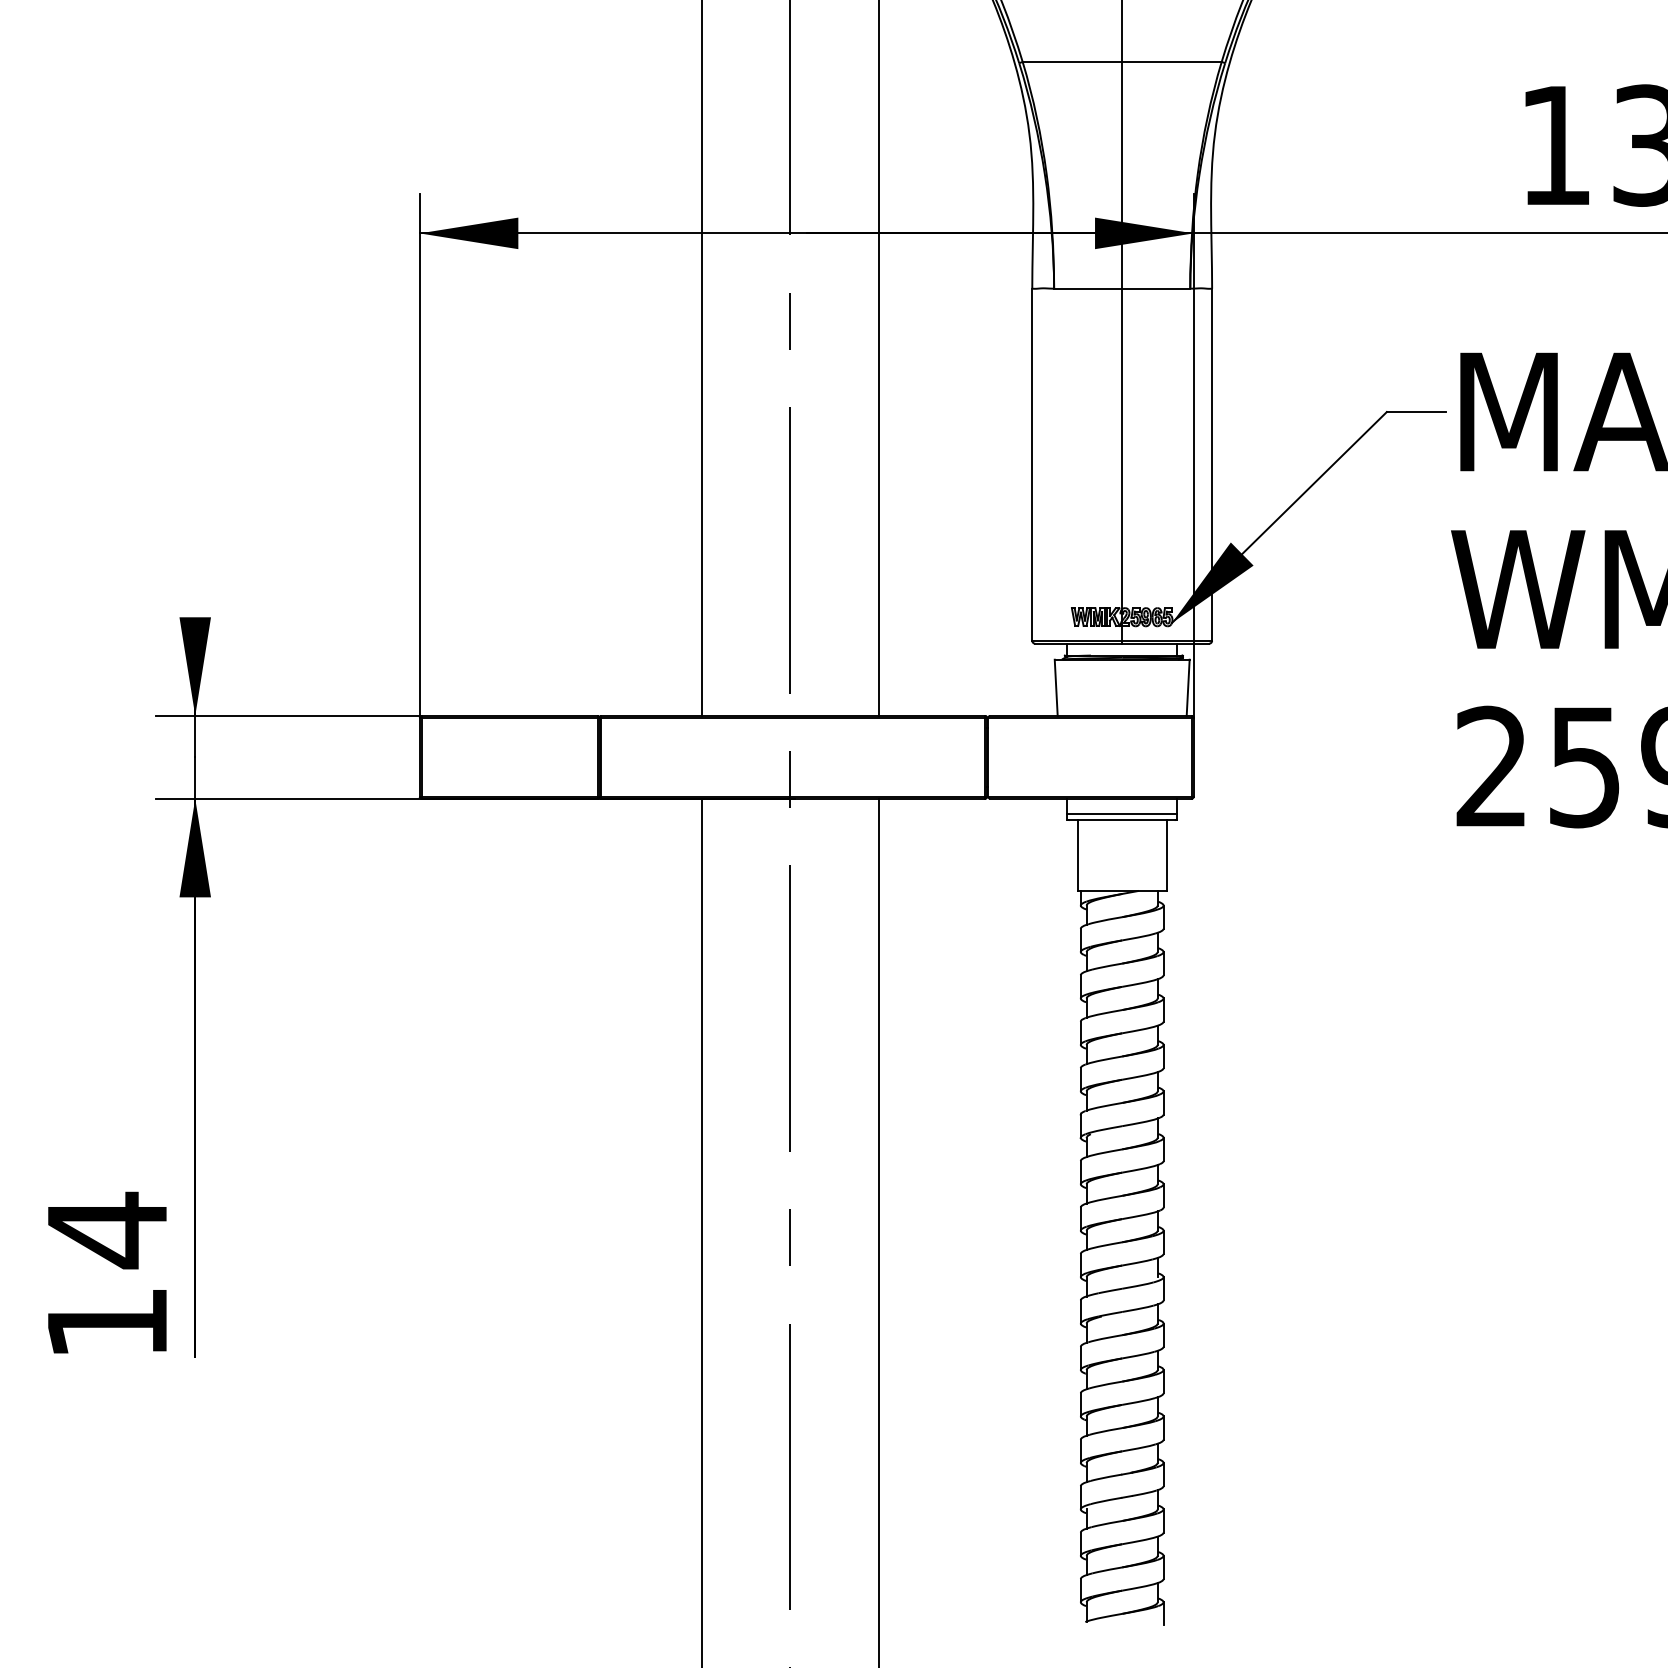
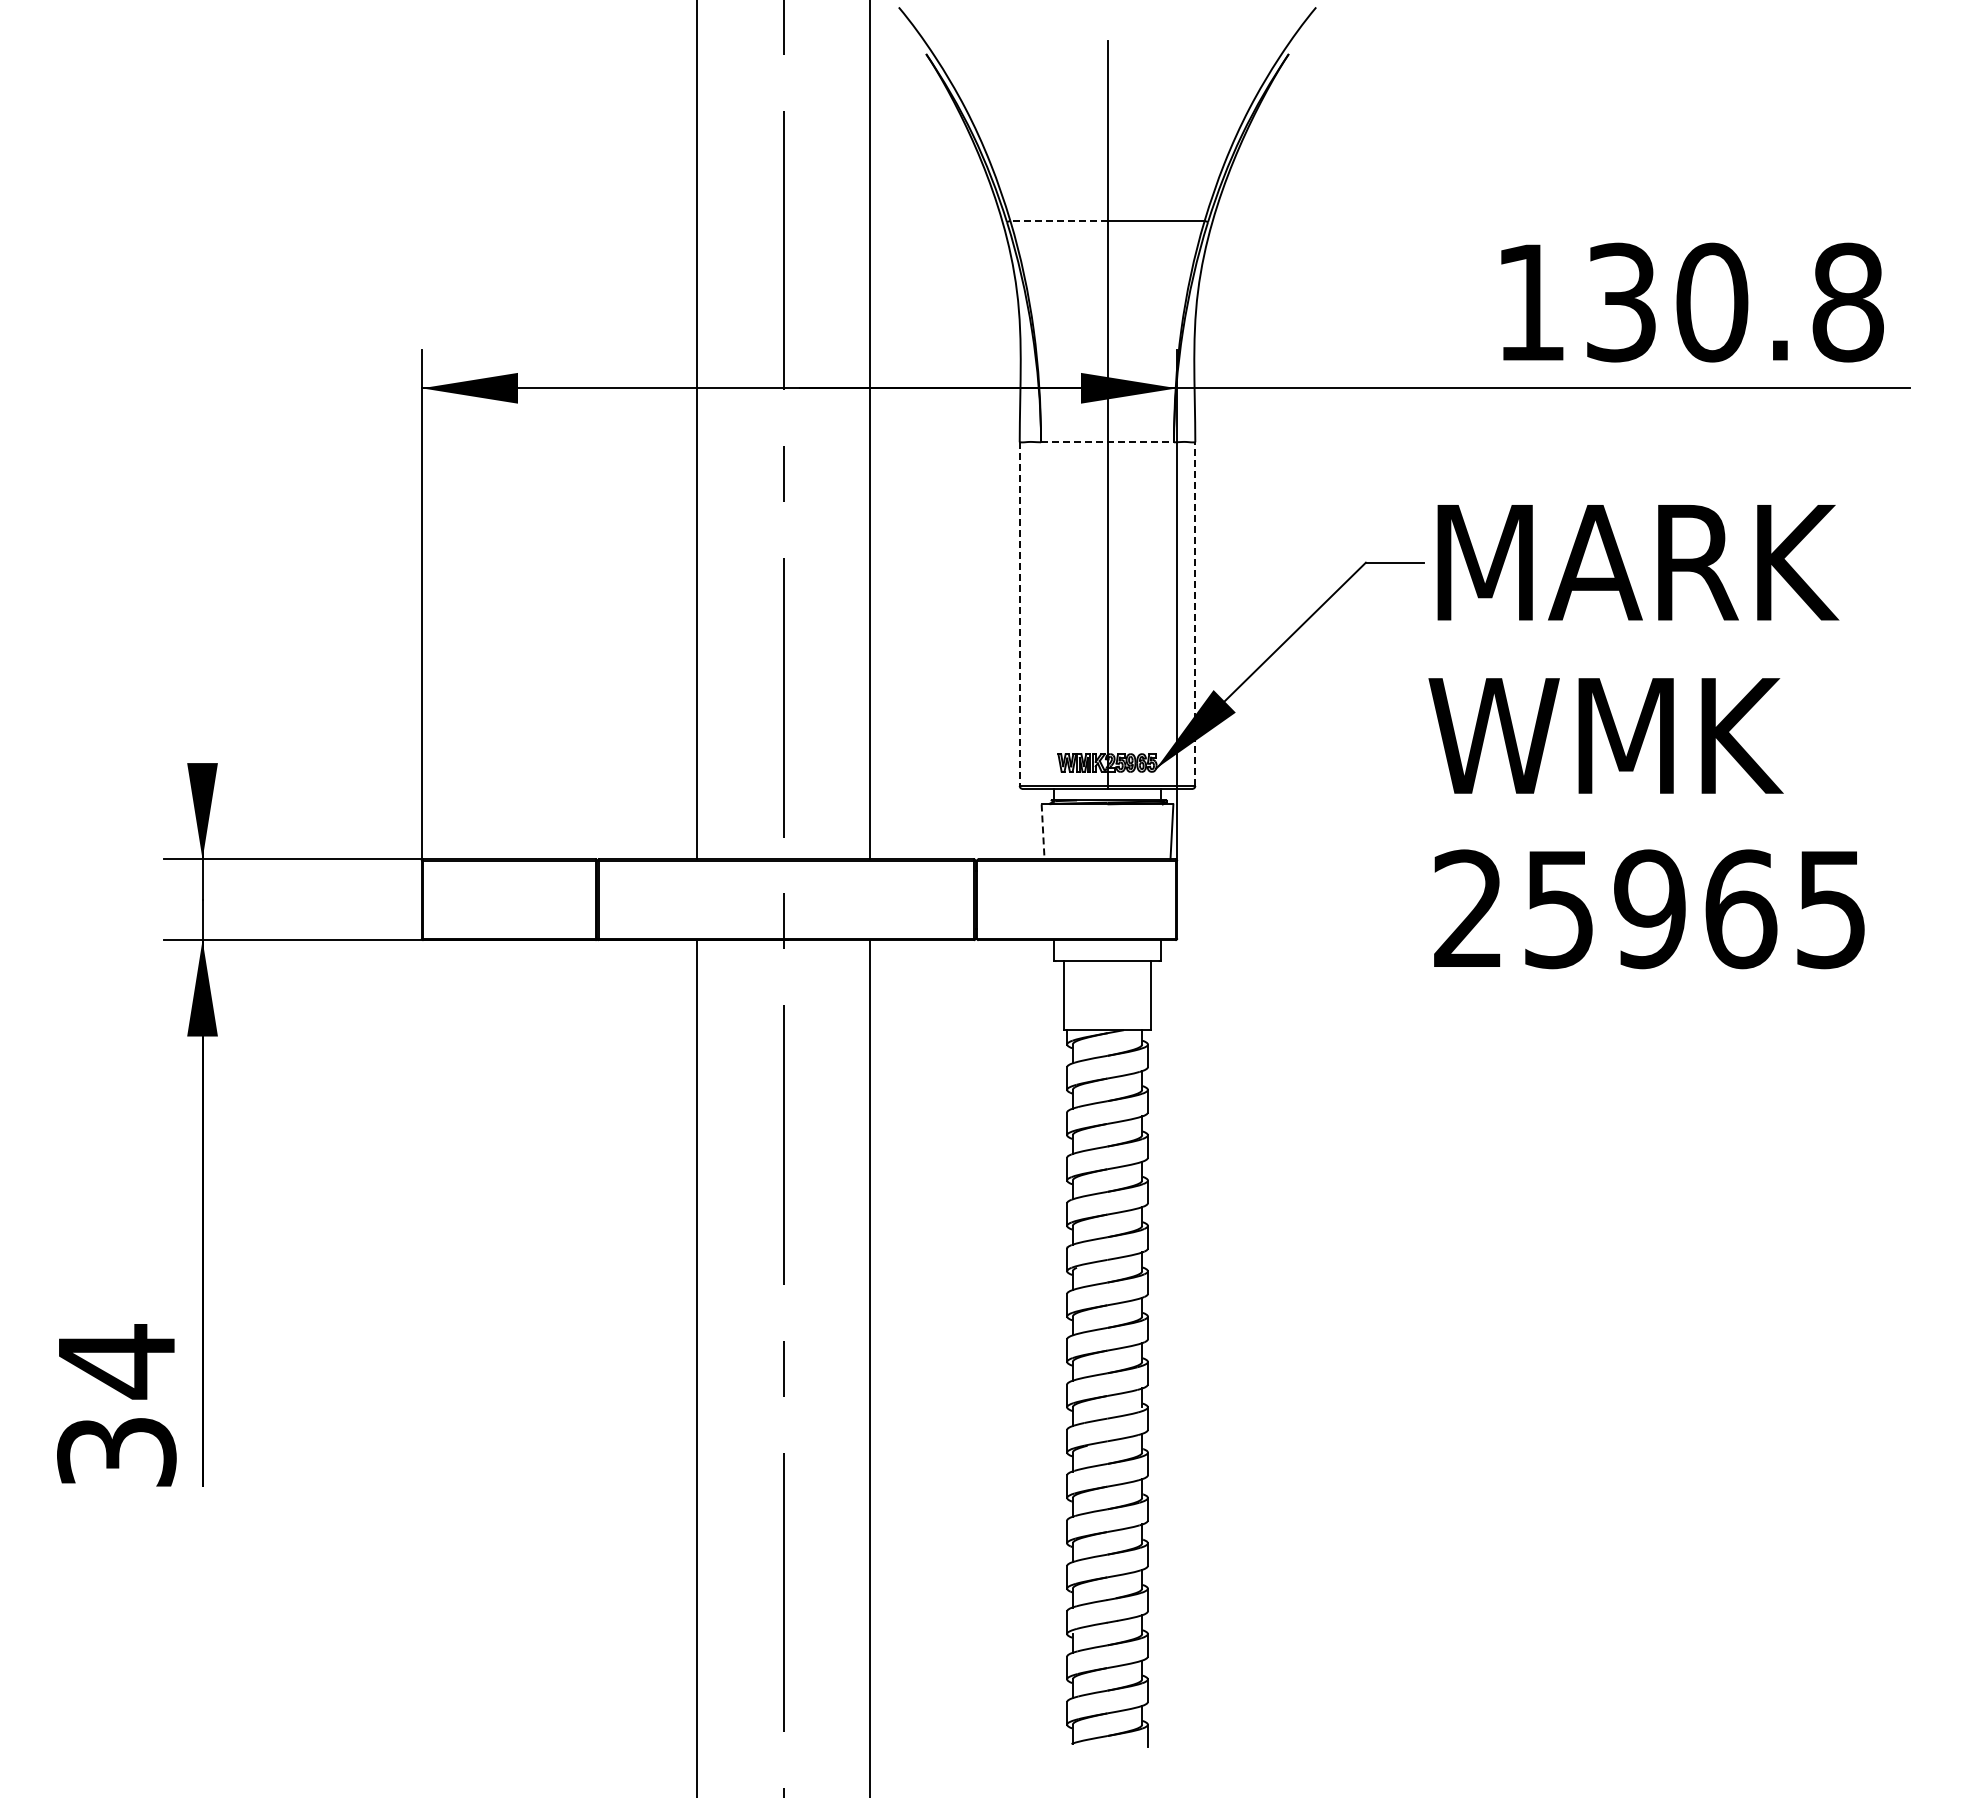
line: (1071, 61) -> (1058, 220), solid -> dashed
line: (1123, 288) -> (1108, 442), solid -> dashed
line: (1032, 465) -> (1019, 614), solid -> dashed
line: (1212, 465) -> (1195, 614), solid -> dashed
line: (1056, 688) -> (1043, 832), solid -> dashed
line: (1122, 814) -> (1107, 955), removed
text: (107, 1323) -> (116, 1452), 14 -> 34

